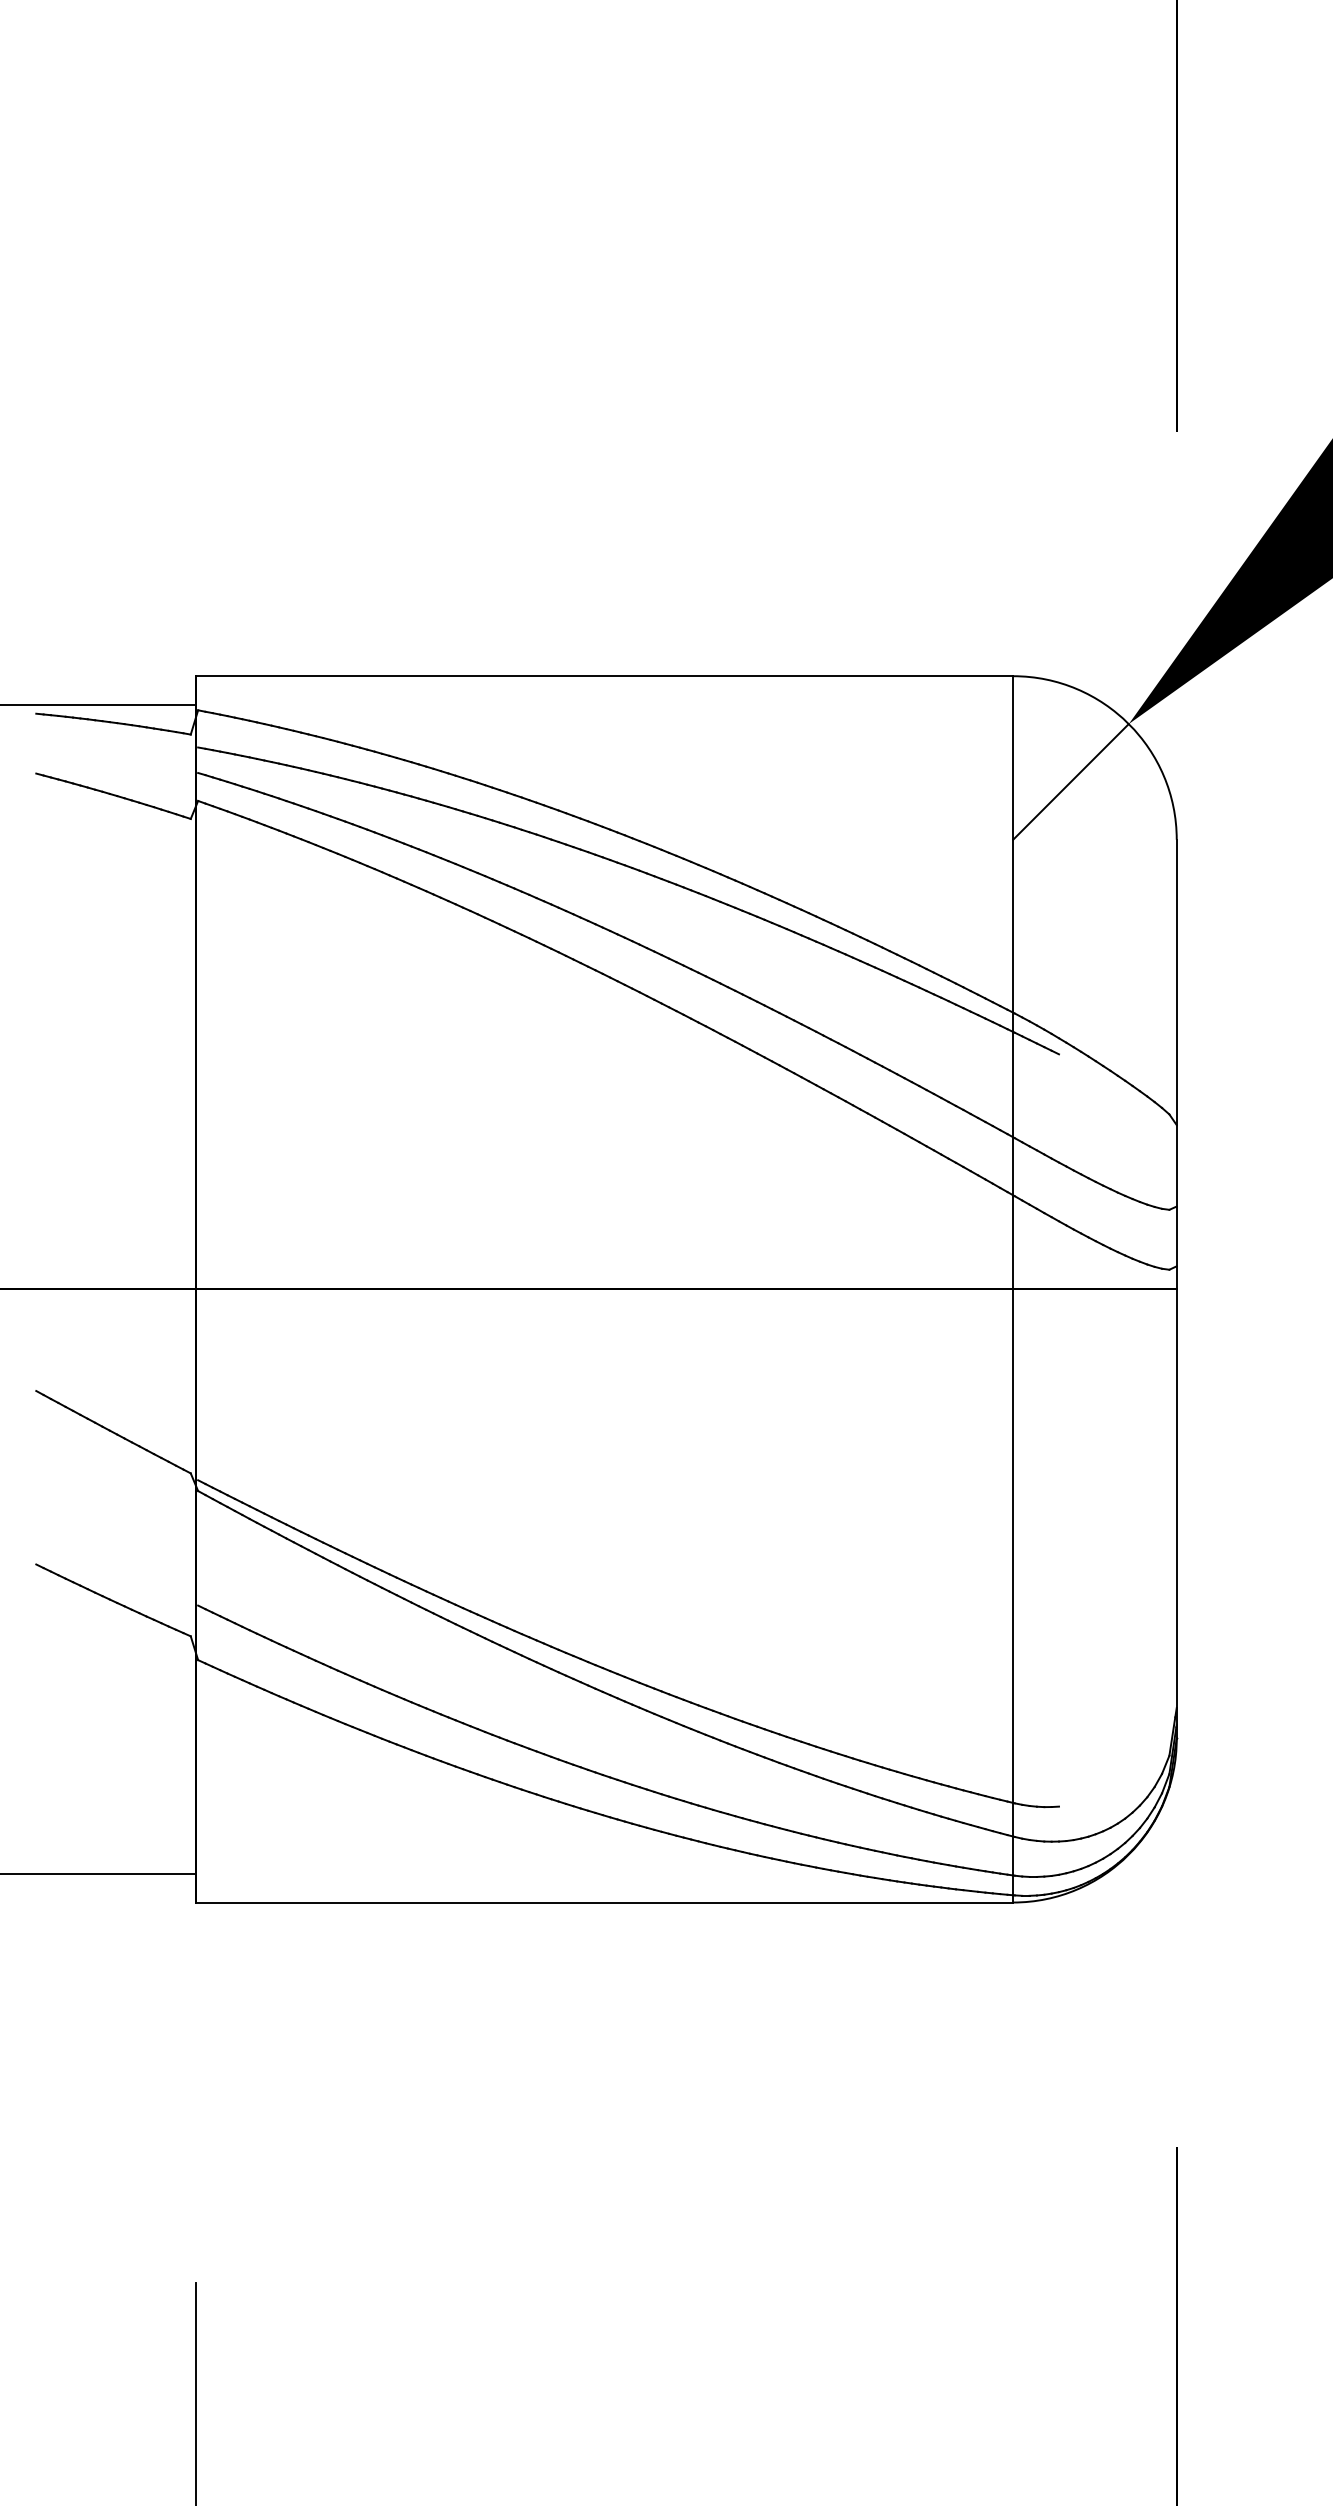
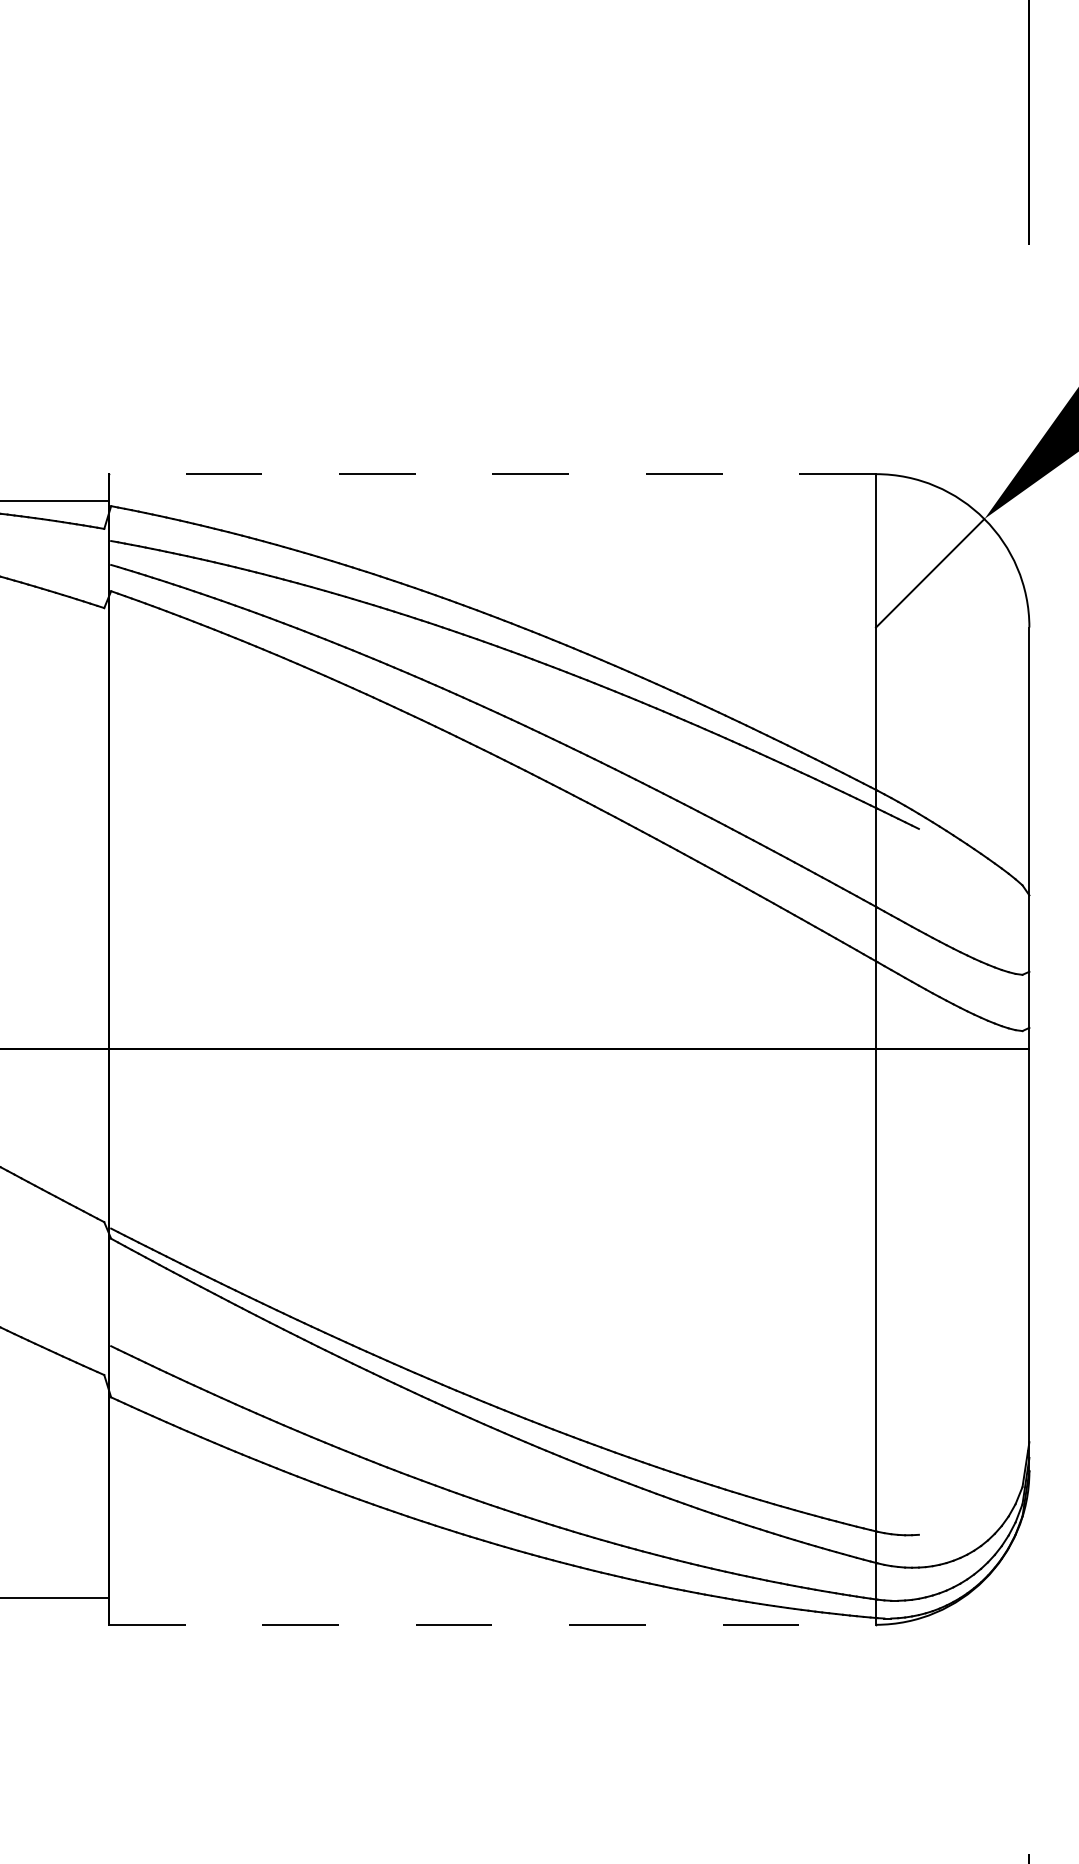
line: (604, 676) -> (492, 474), solid -> dashed
line: (604, 1902) -> (492, 1624), solid -> dashed

